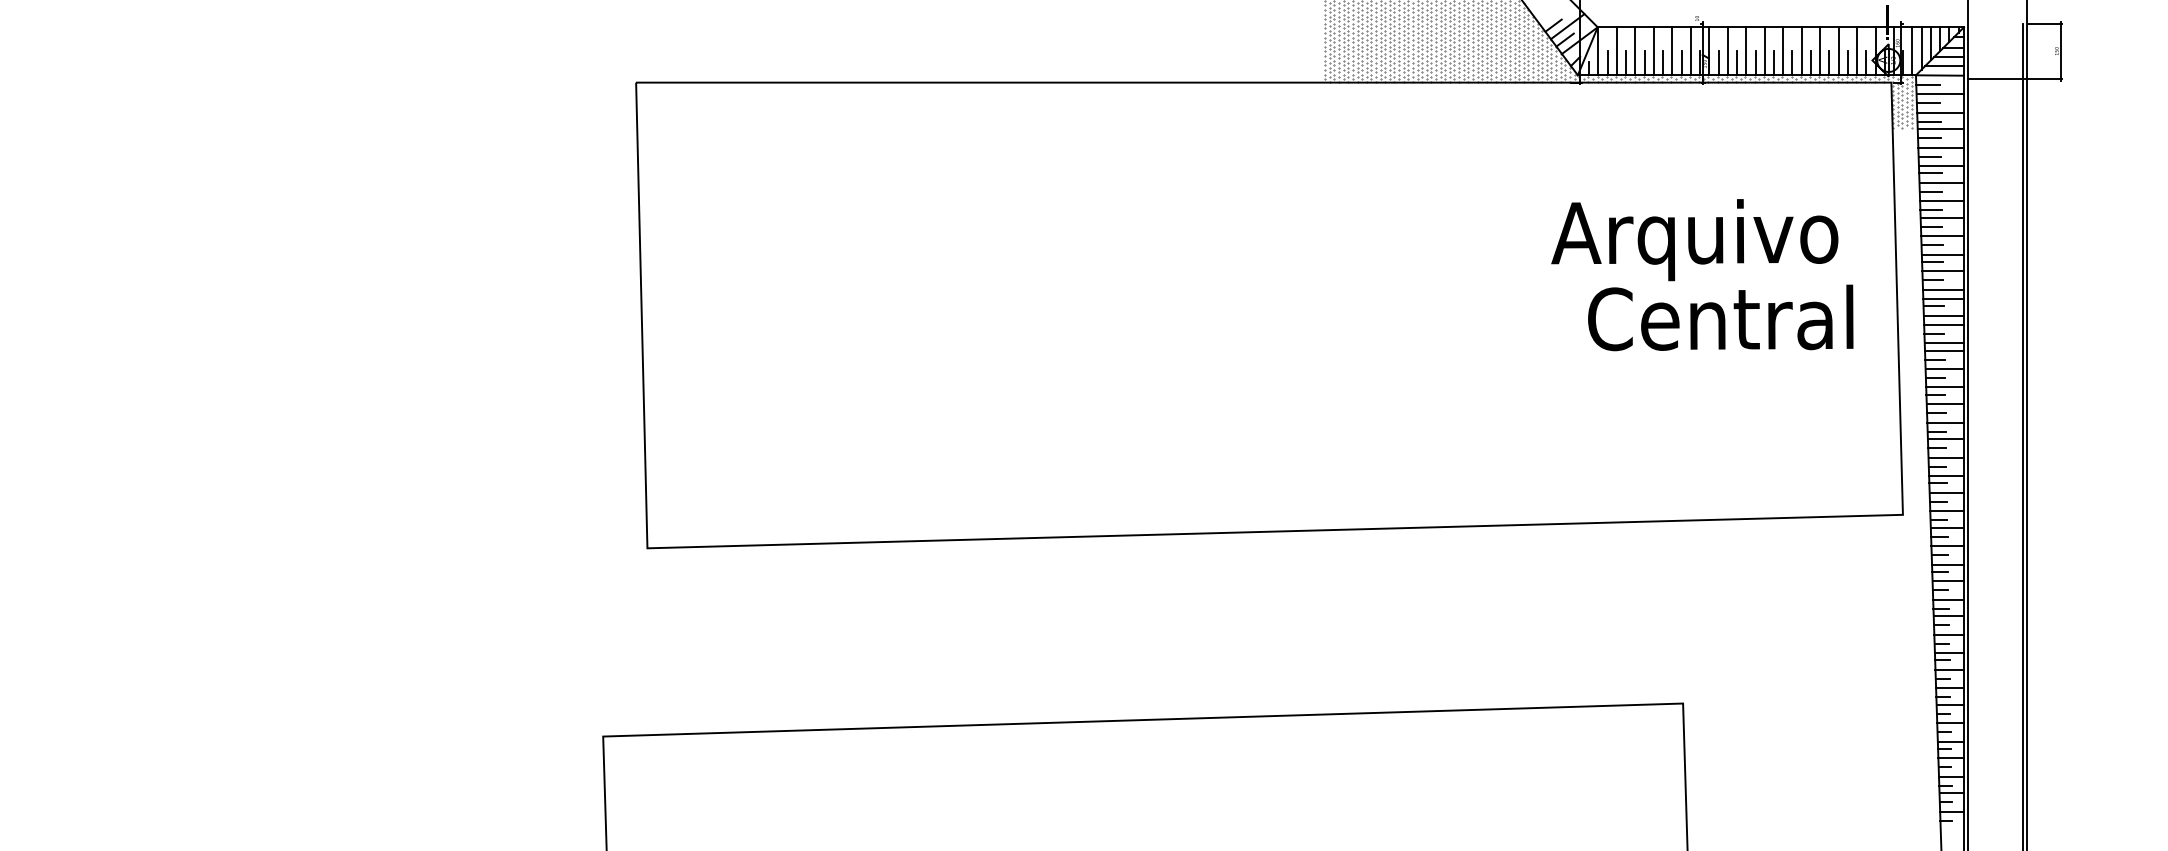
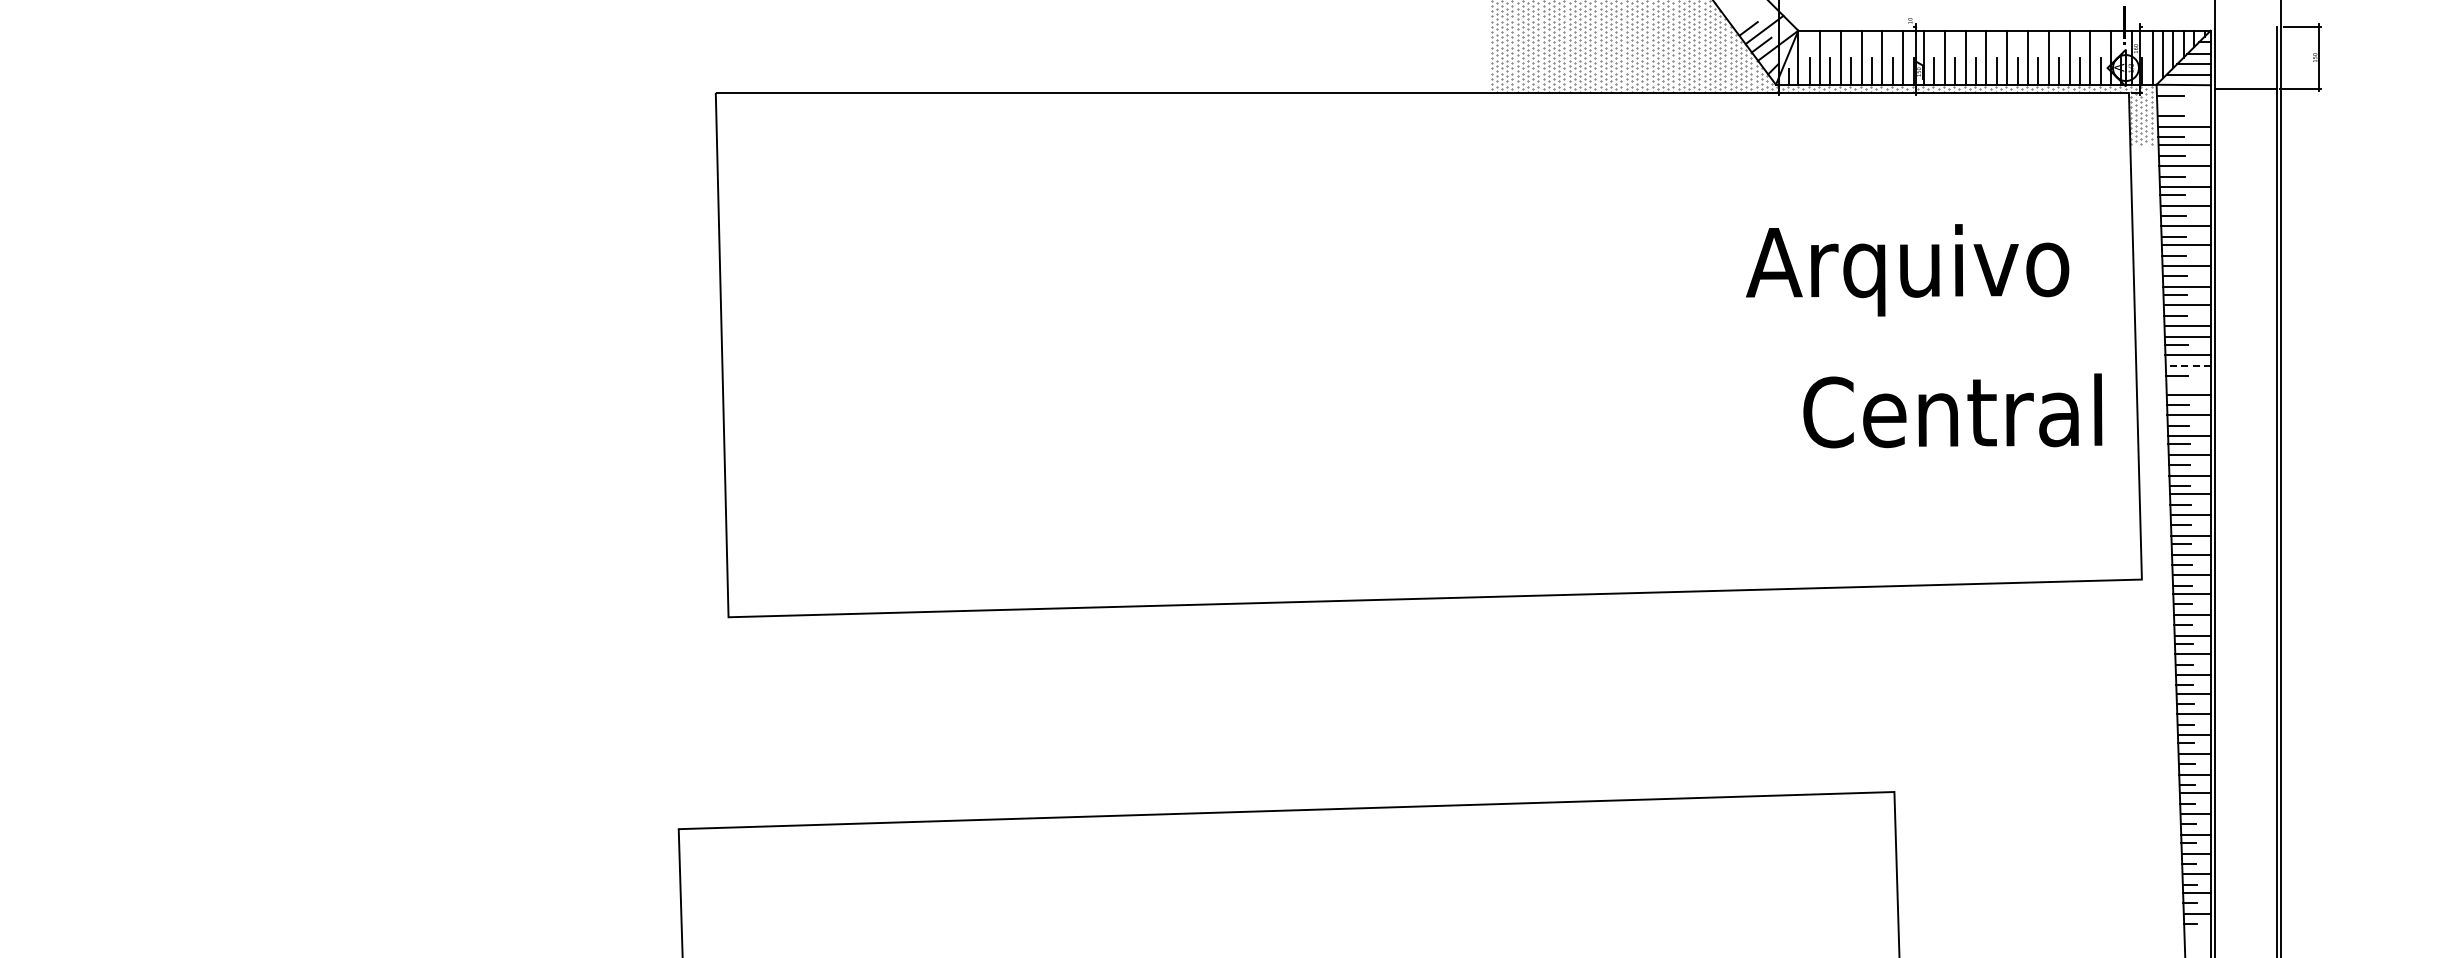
line: (1939, 94) -> (2183, 106), removed
text: (1720, 317) -> (1952, 410), moved
line: (1943, 324) -> (2187, 365), solid -> dashed
line: (1944, 343) -> (2188, 386), removed

